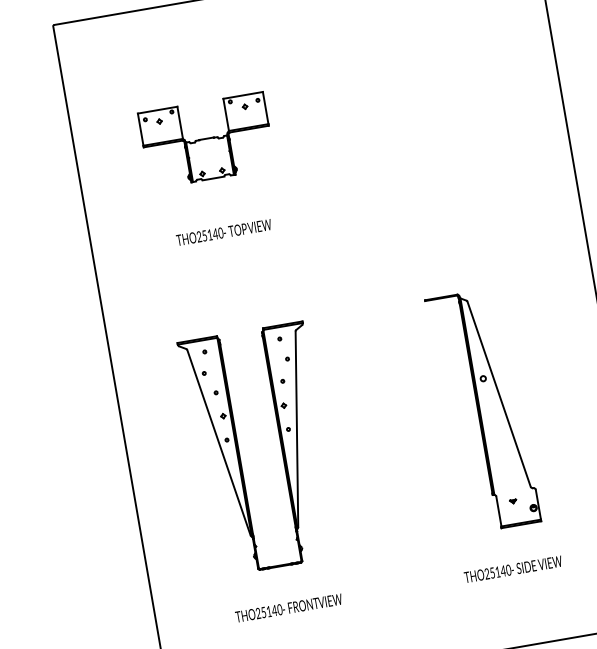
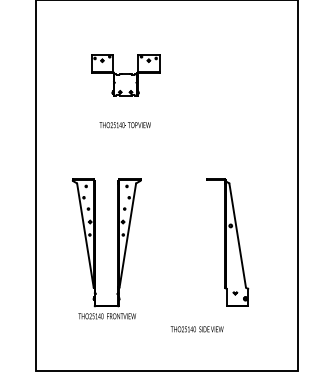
part: (206, 141) -> (125, 75), moved
text: (222, 233) -> (124, 125), moved
text: (512, 569) -> (196, 329), moved
text: (287, 608) -> (106, 316), moved

